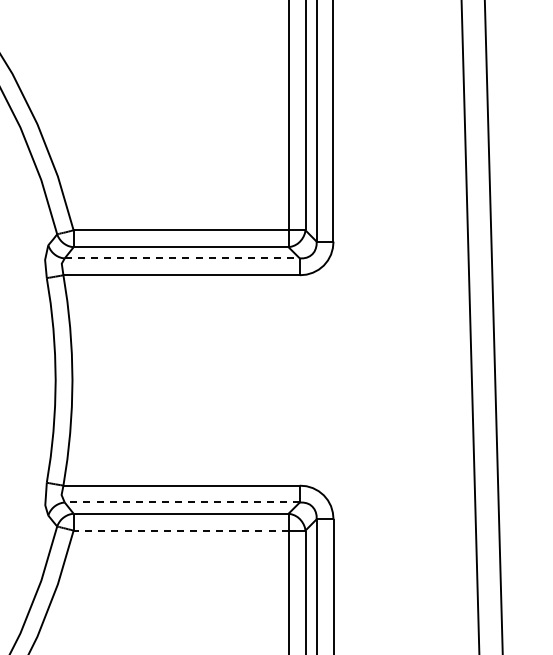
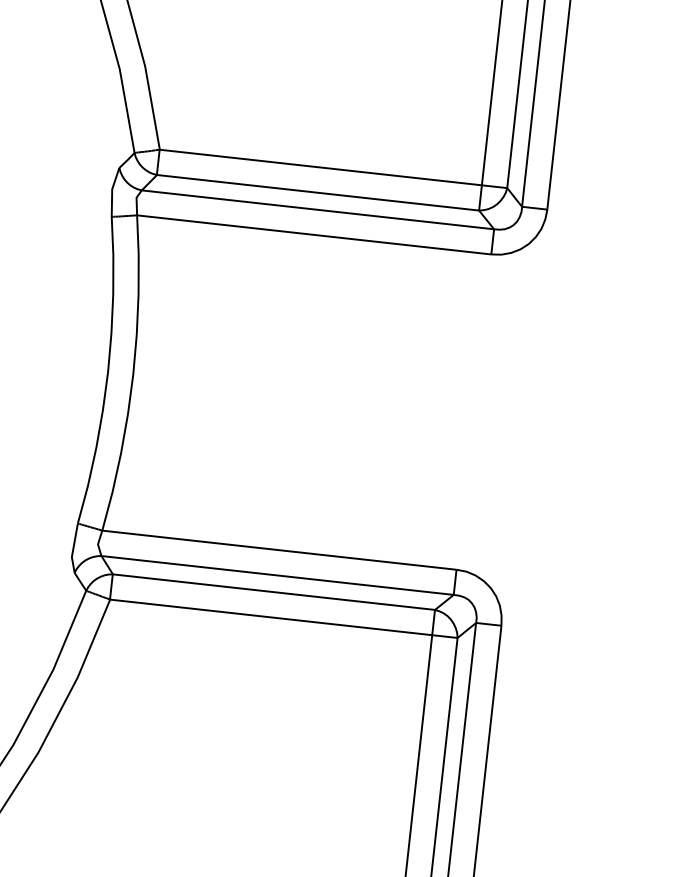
line: (182, 258) -> (318, 209), dashed -> solid
line: (182, 502) -> (277, 575), dashed -> solid
line: (181, 530) -> (271, 617), dashed -> solid

